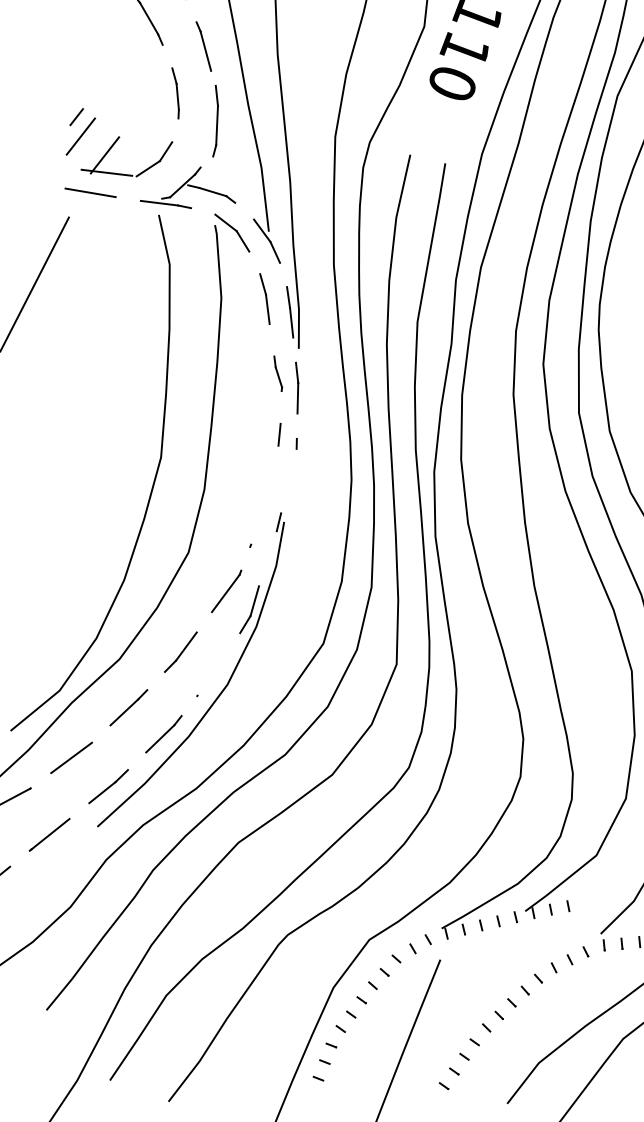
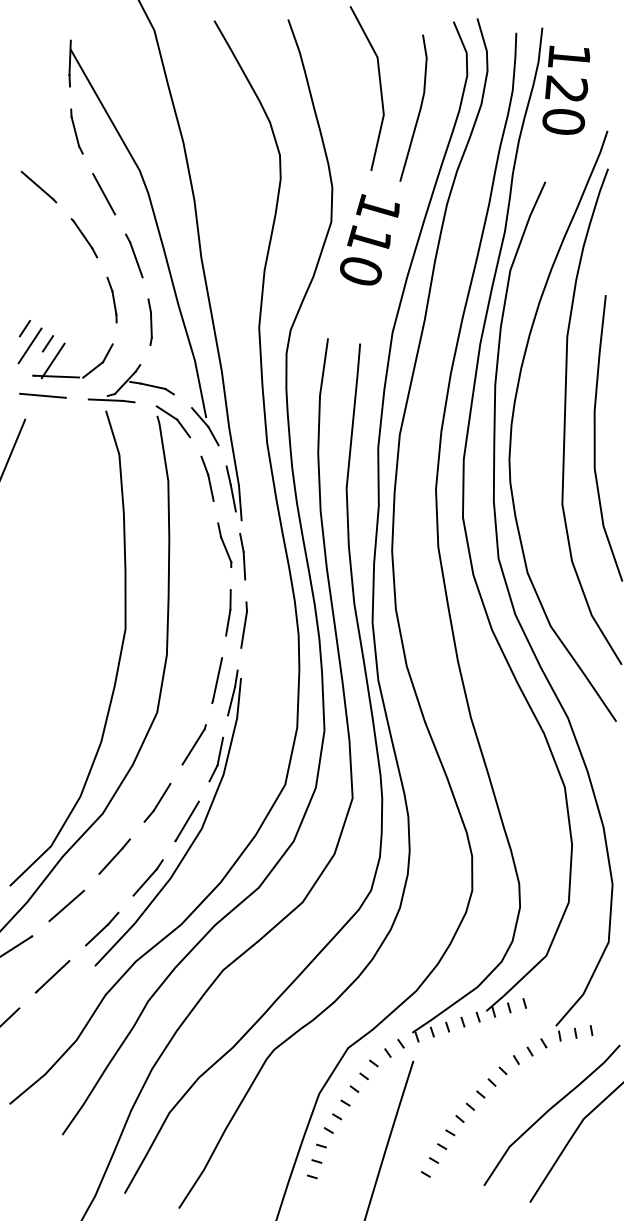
part: (214, 120) -> (149, 321), size x0.71
line: (100, 135) -> (47, 343), added
part: (277, 373) -> (224, 544), size x1.43
line: (275, 459) -> (228, 622), added
line: (292, 468) -> (244, 629), added
line: (258, 521) -> (217, 679), added
line: (271, 545) -> (231, 700), added
line: (211, 674) -> (186, 820), added

